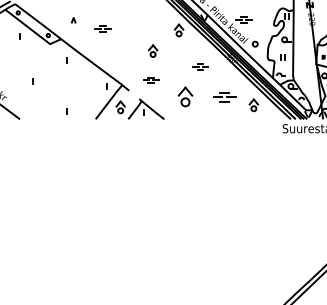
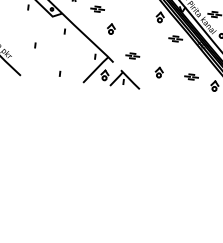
part: (152, 50) -> (110, 28), moved
part: (200, 66) -> (175, 38), moved
part: (185, 96) -> (159, 72), size x0.62
part: (224, 97) -> (191, 76), size x0.71

